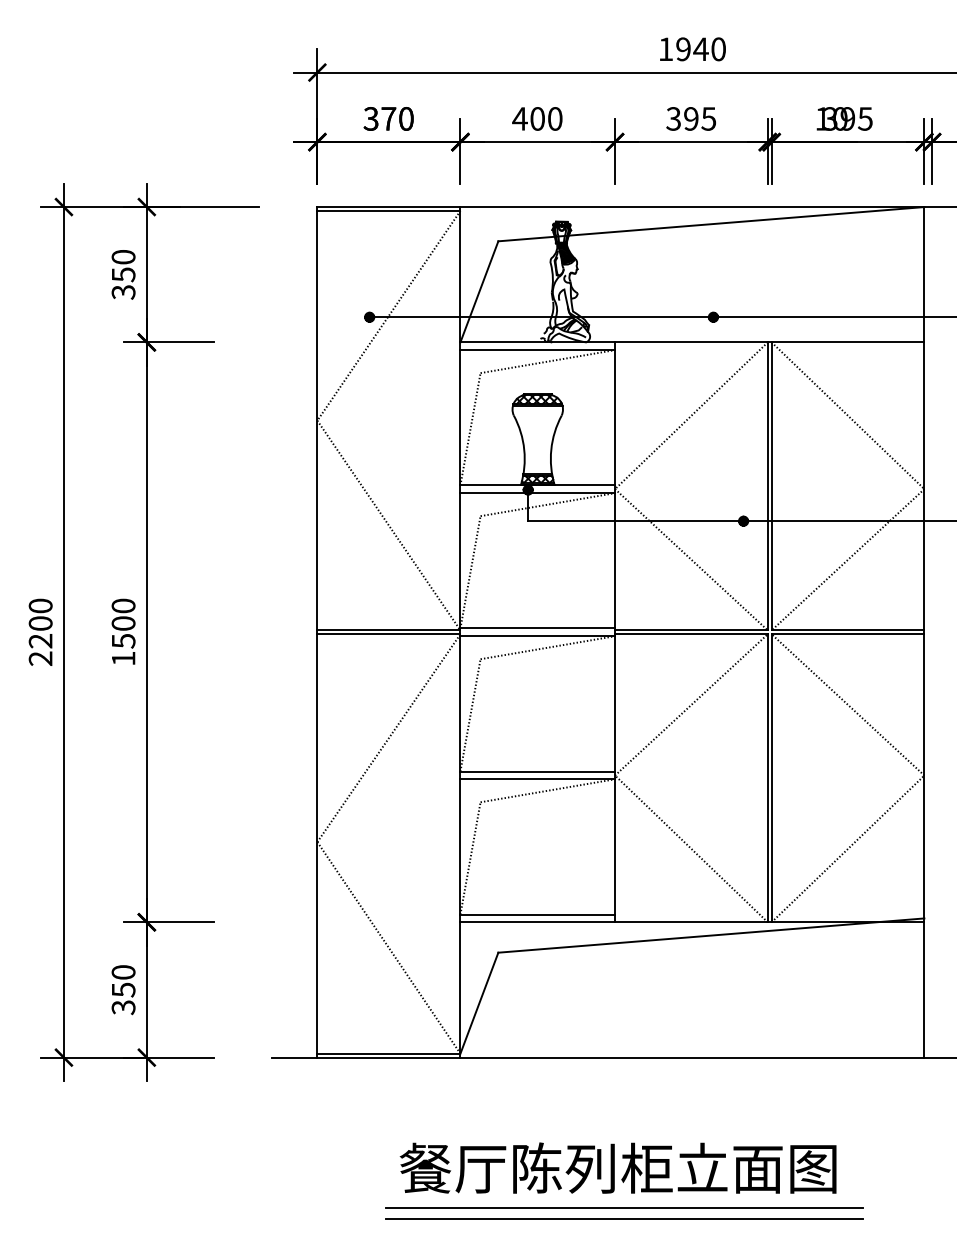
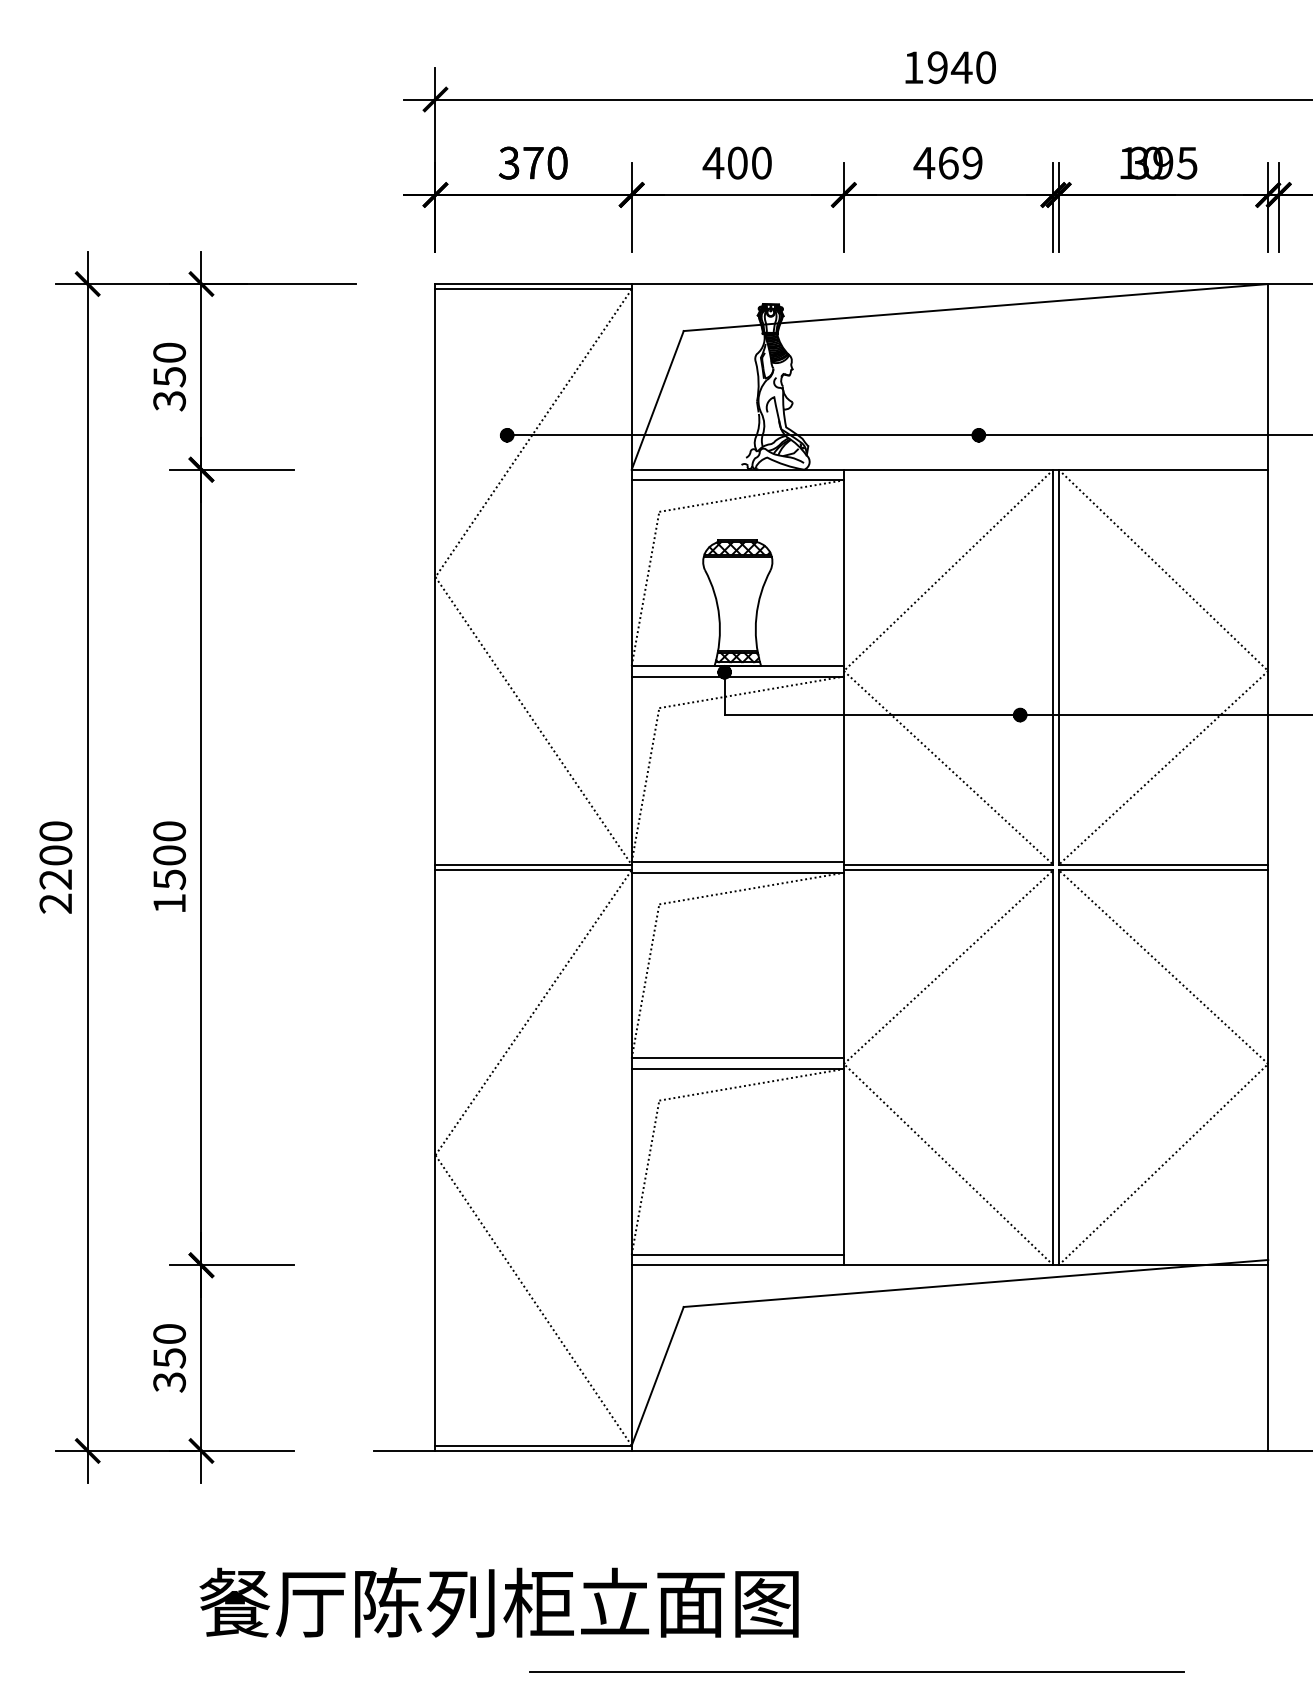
text: (690, 118) -> (947, 162), 395 -> 469
text: (617, 1168) -> (498, 1602), moved
line: (624, 1207) -> (856, 1656), removed

